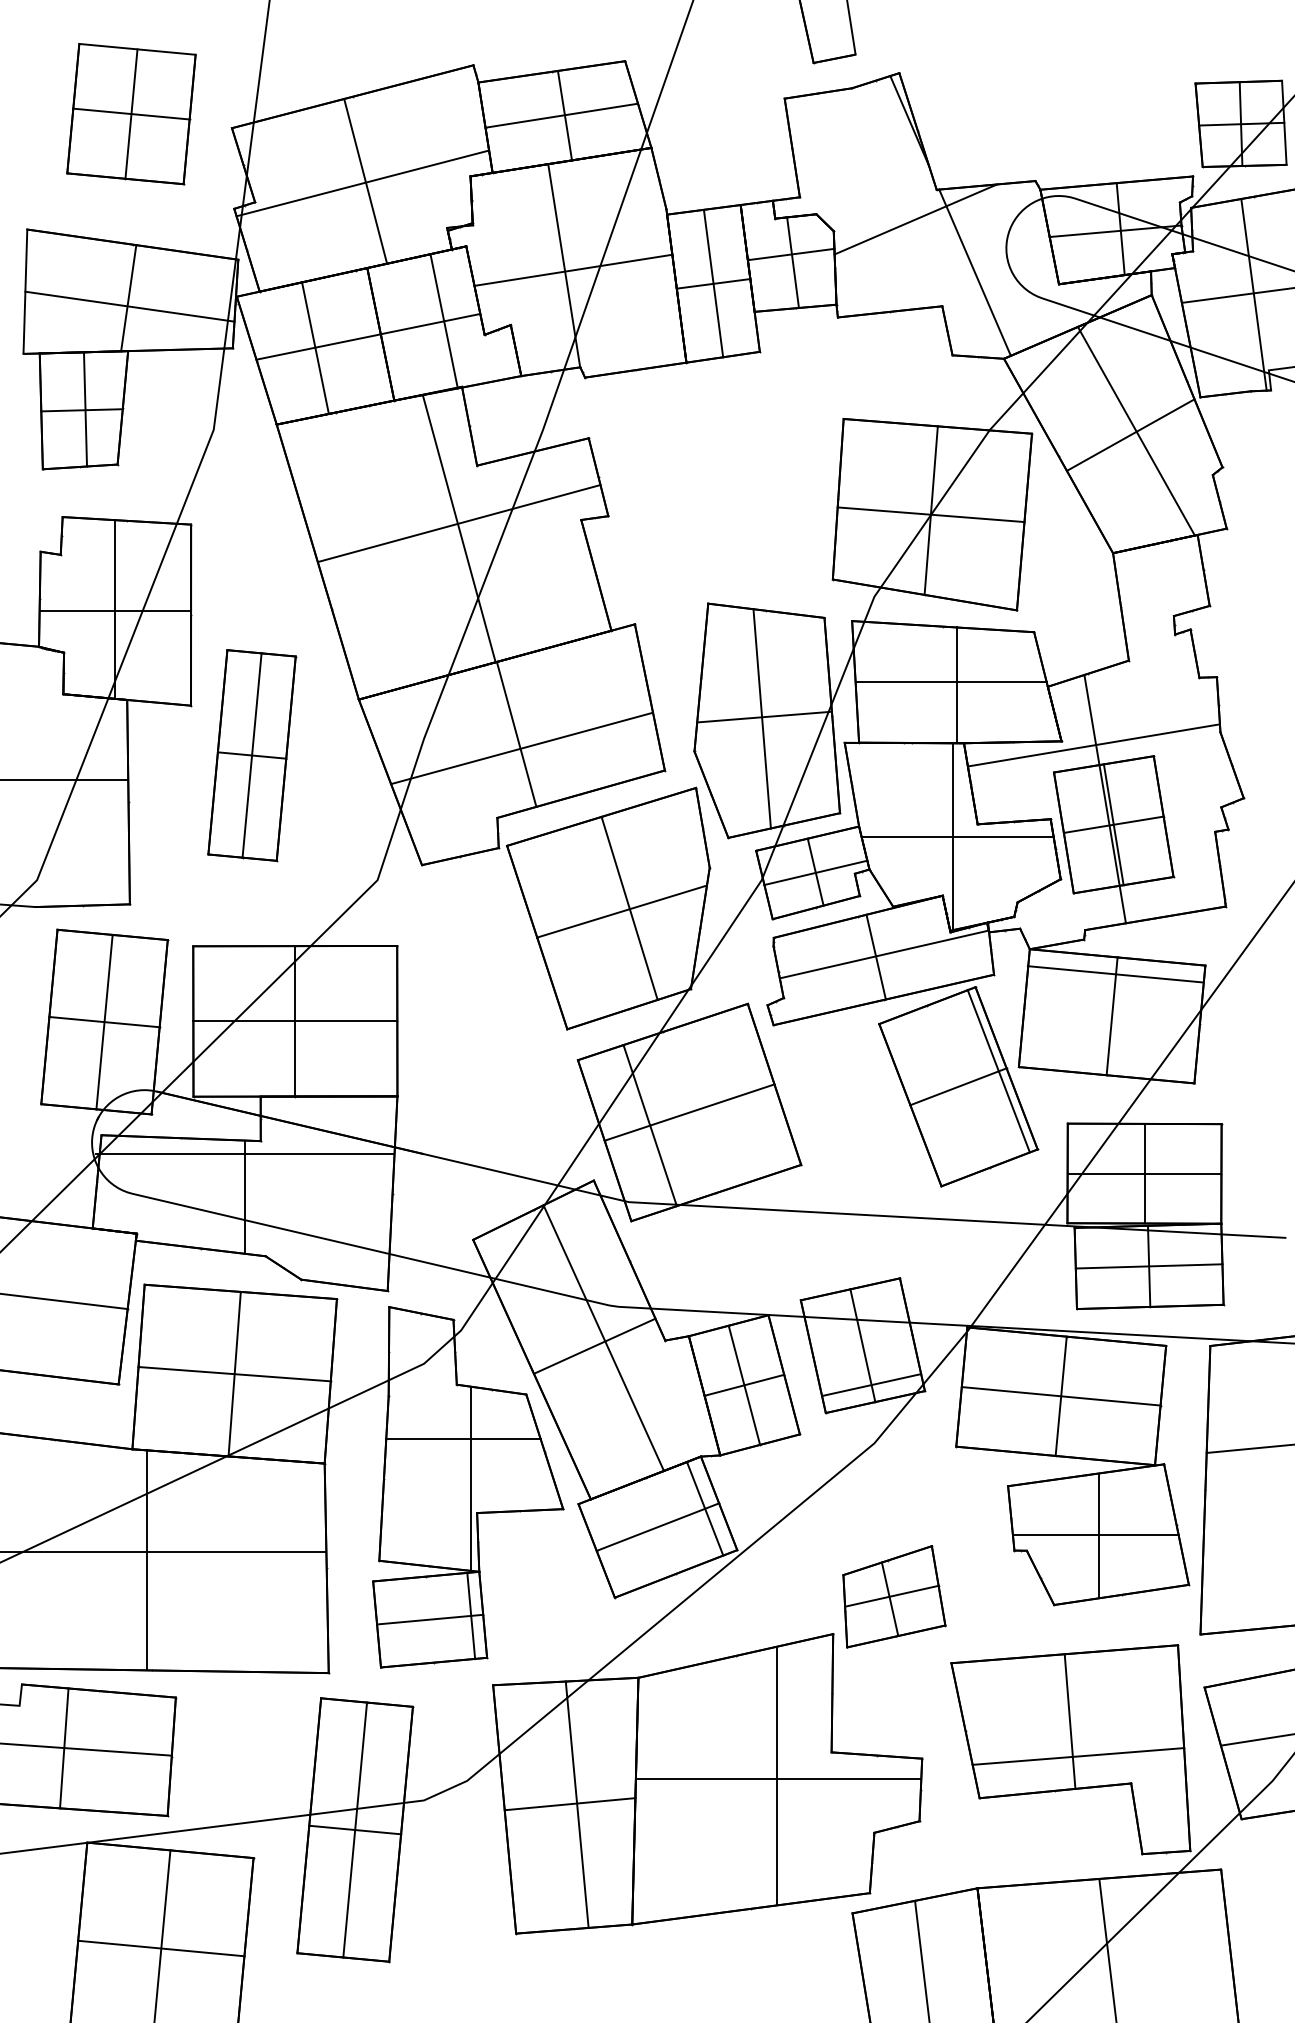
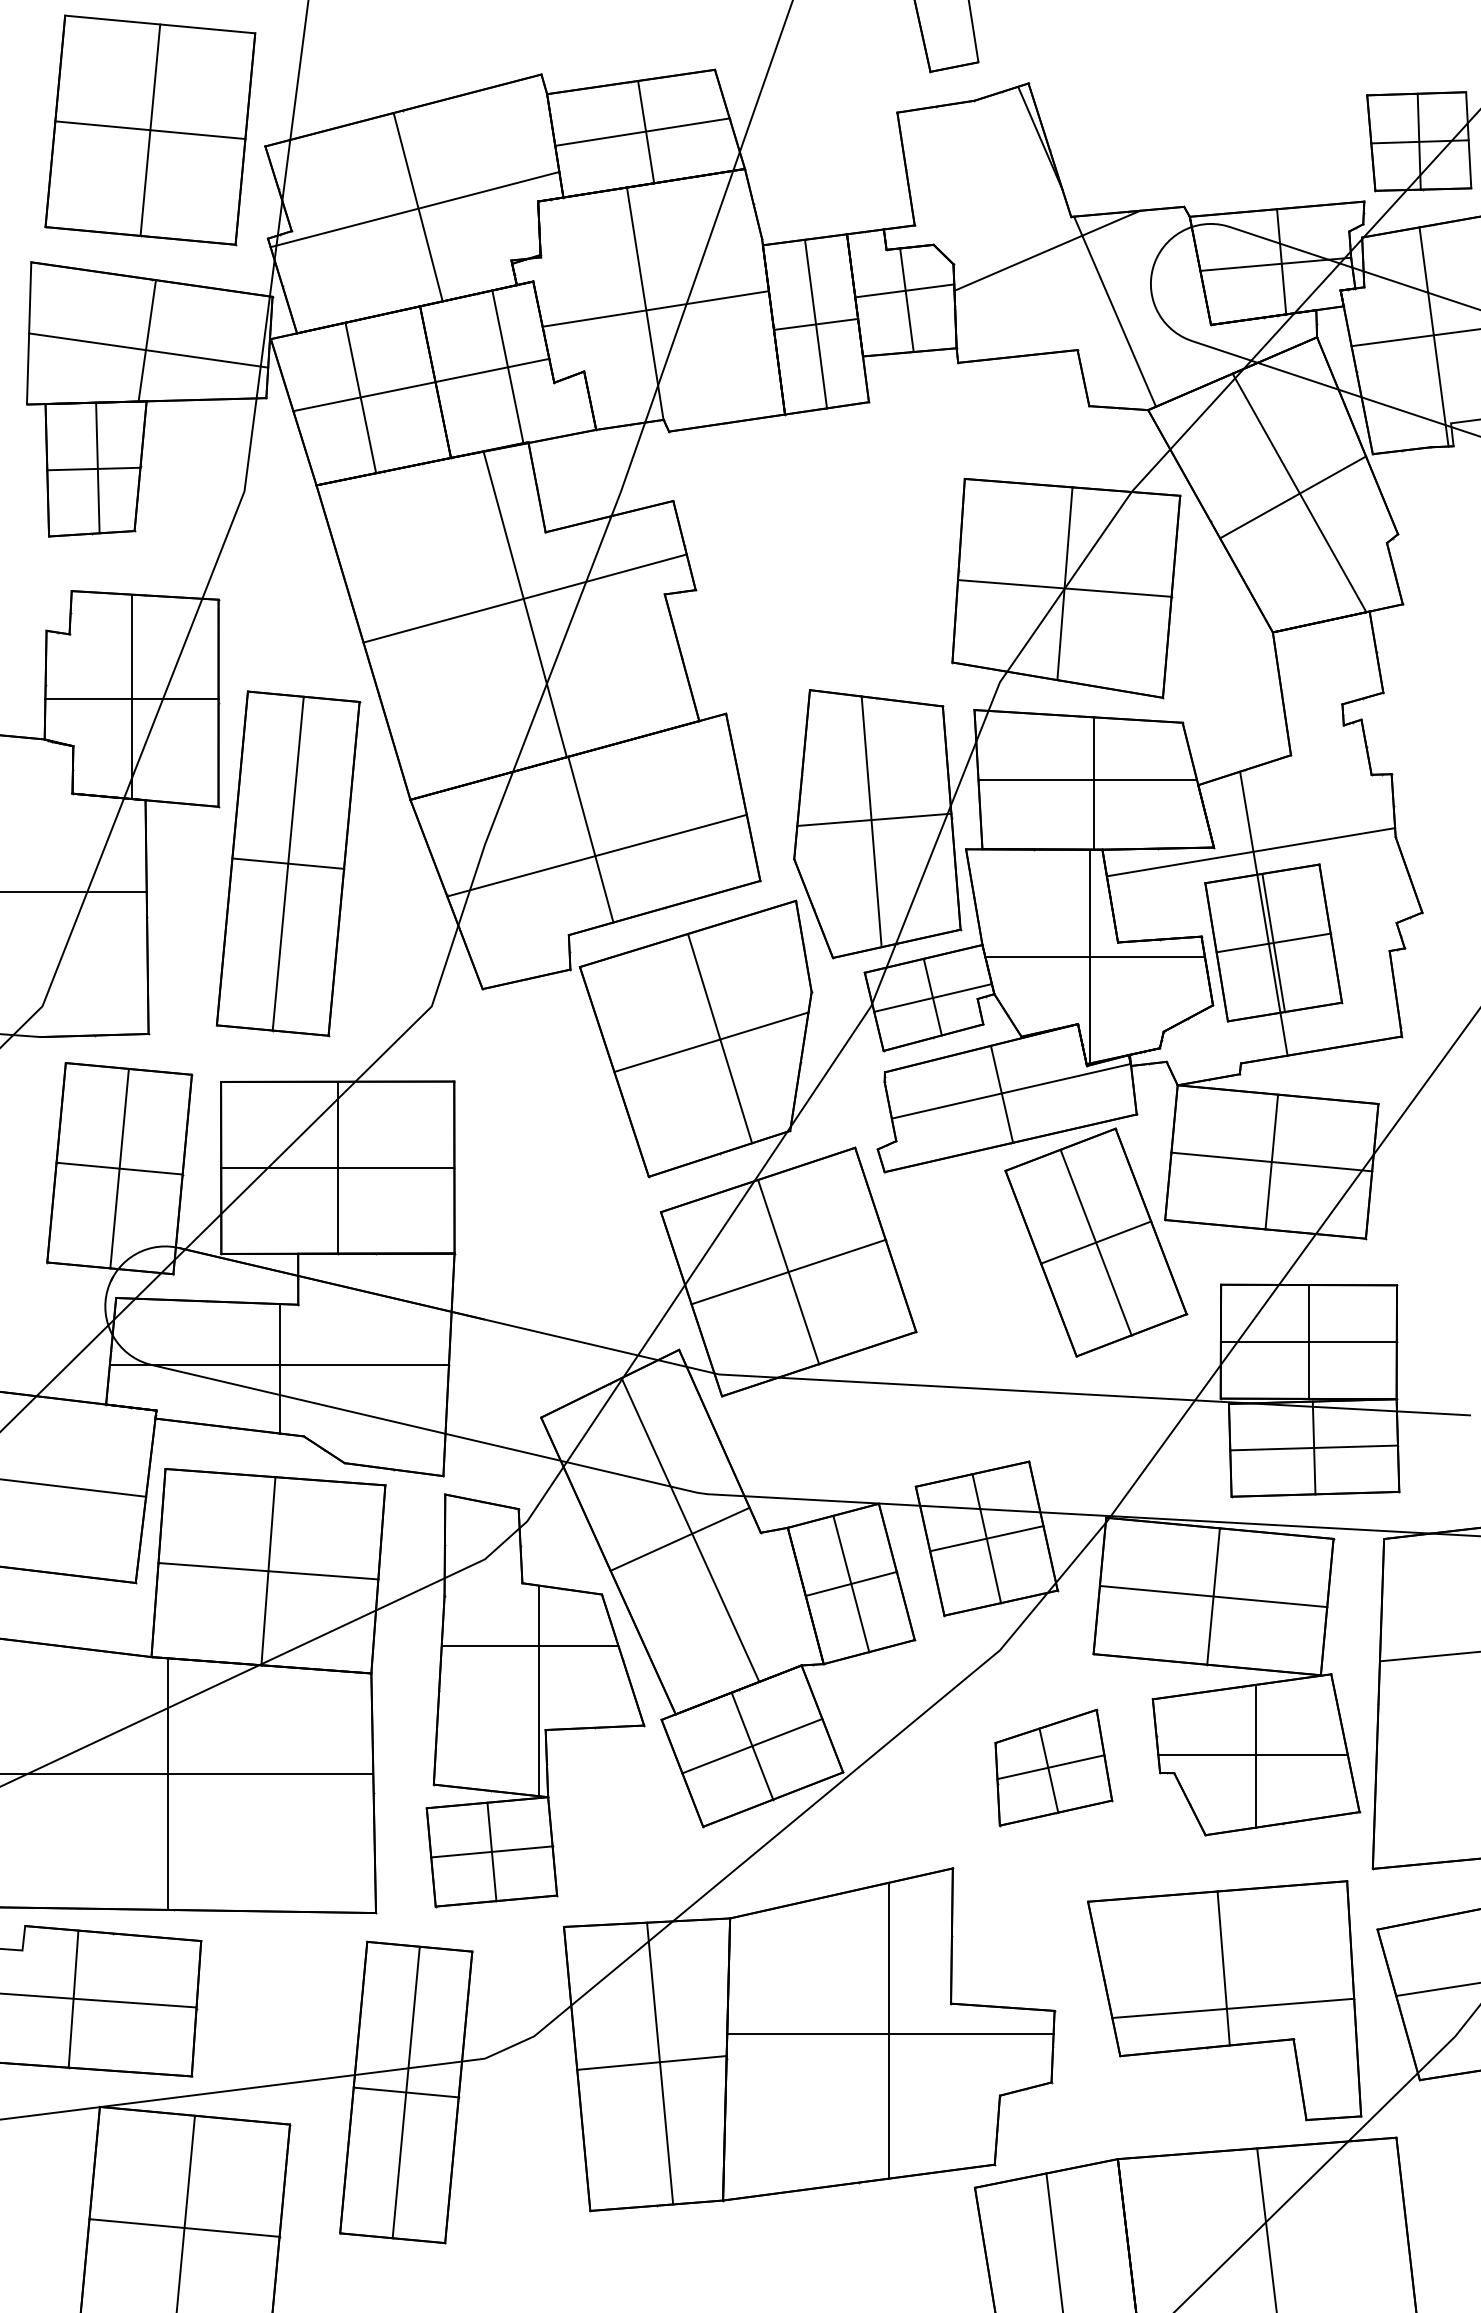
part: (131, 114) -> (150, 130), size x1.43
part: (252, 755) -> (288, 863), size x1.43
line: (1115, 973) -> (1271, 1161), moved
line: (998, 1070) -> (1095, 1242), moved
line: (650, 1126) -> (788, 1272), moved
line: (244, 1154) -> (279, 1364), moved
line: (871, 1384) -> (986, 1538), moved
line: (705, 1508) -> (752, 1745), moved
part: (894, 1596) -> (1053, 1767), moved
line: (470, 1615) -> (491, 1851), moved

